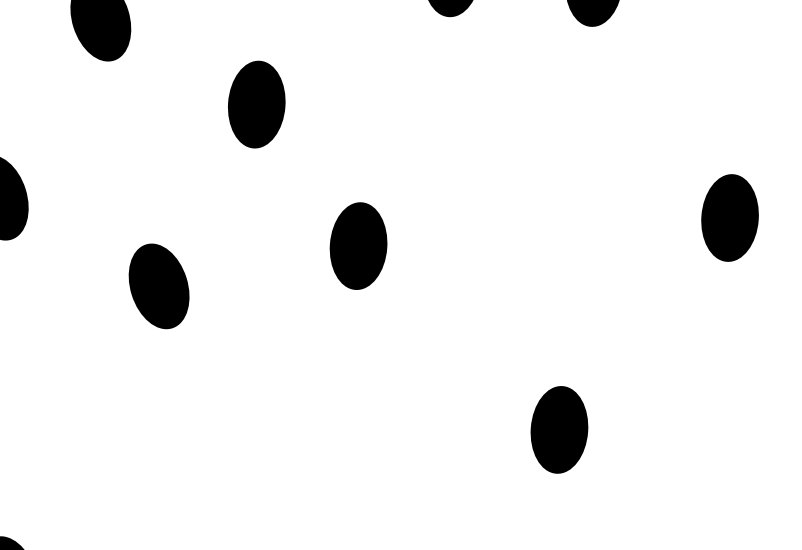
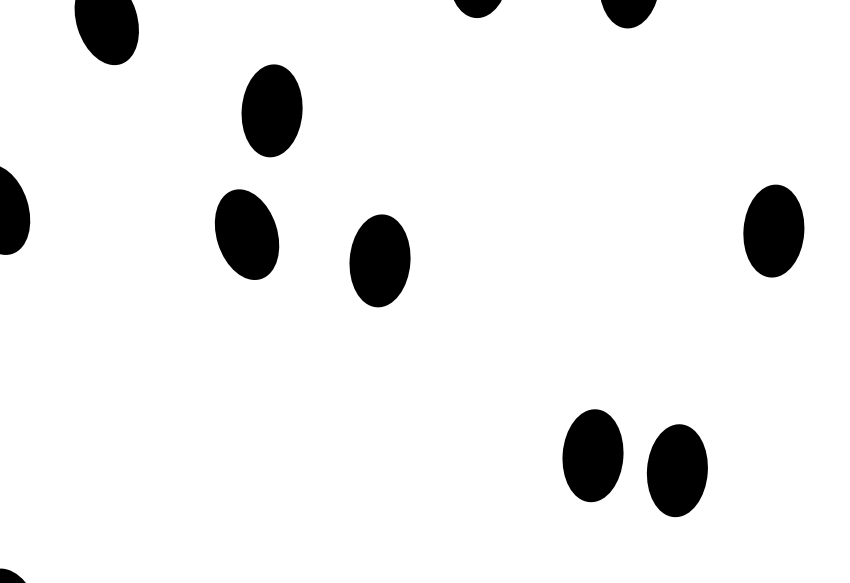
part: (158, 286) -> (246, 234), moved
part: (638, 443) -> (676, 470), added

